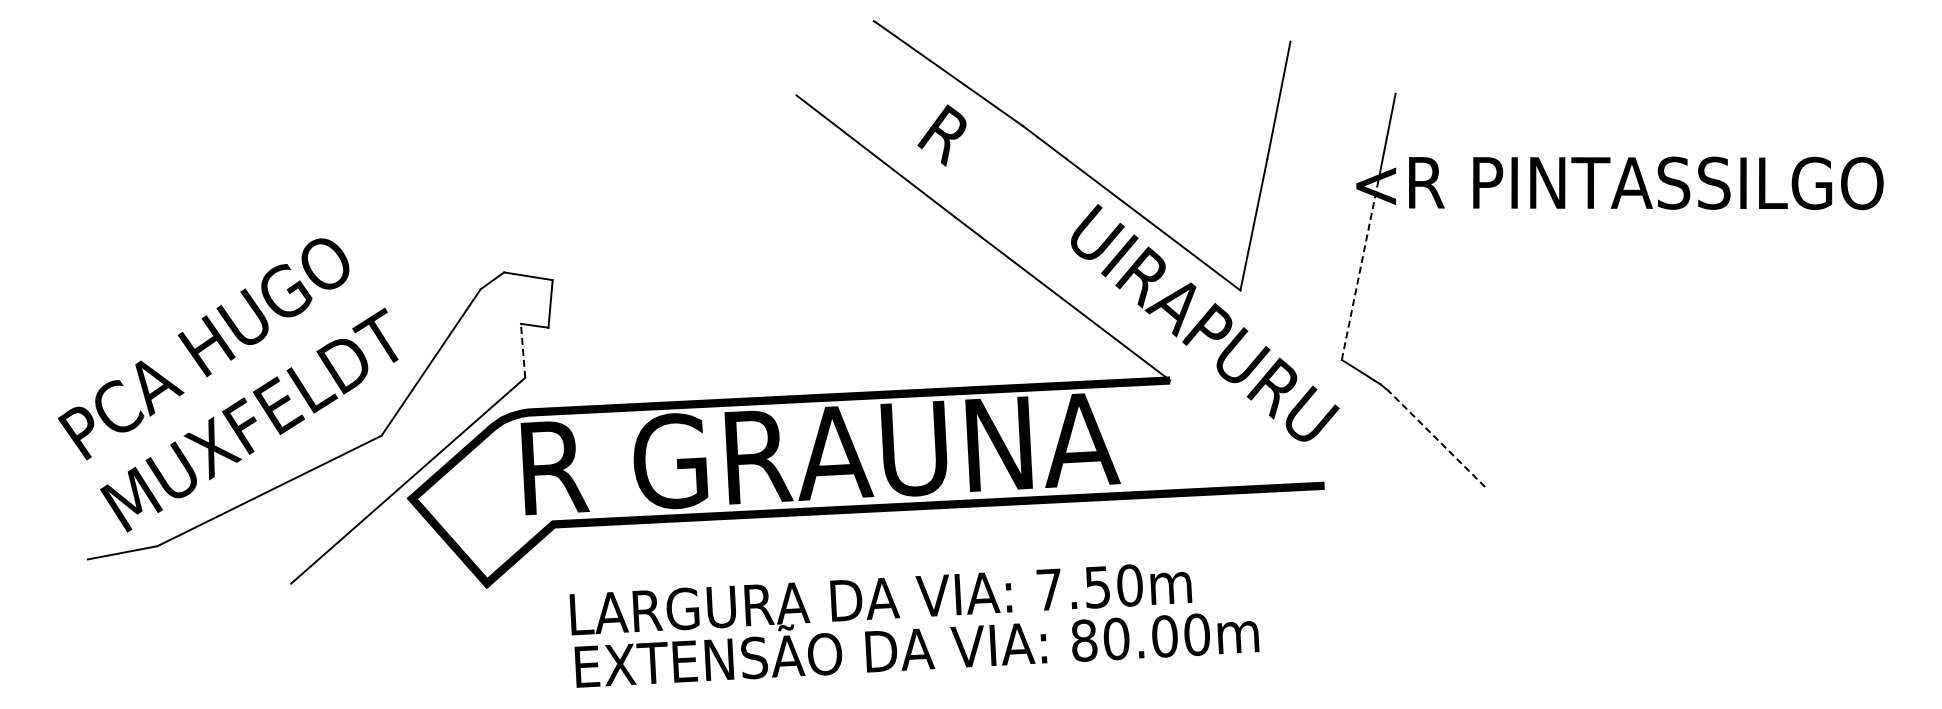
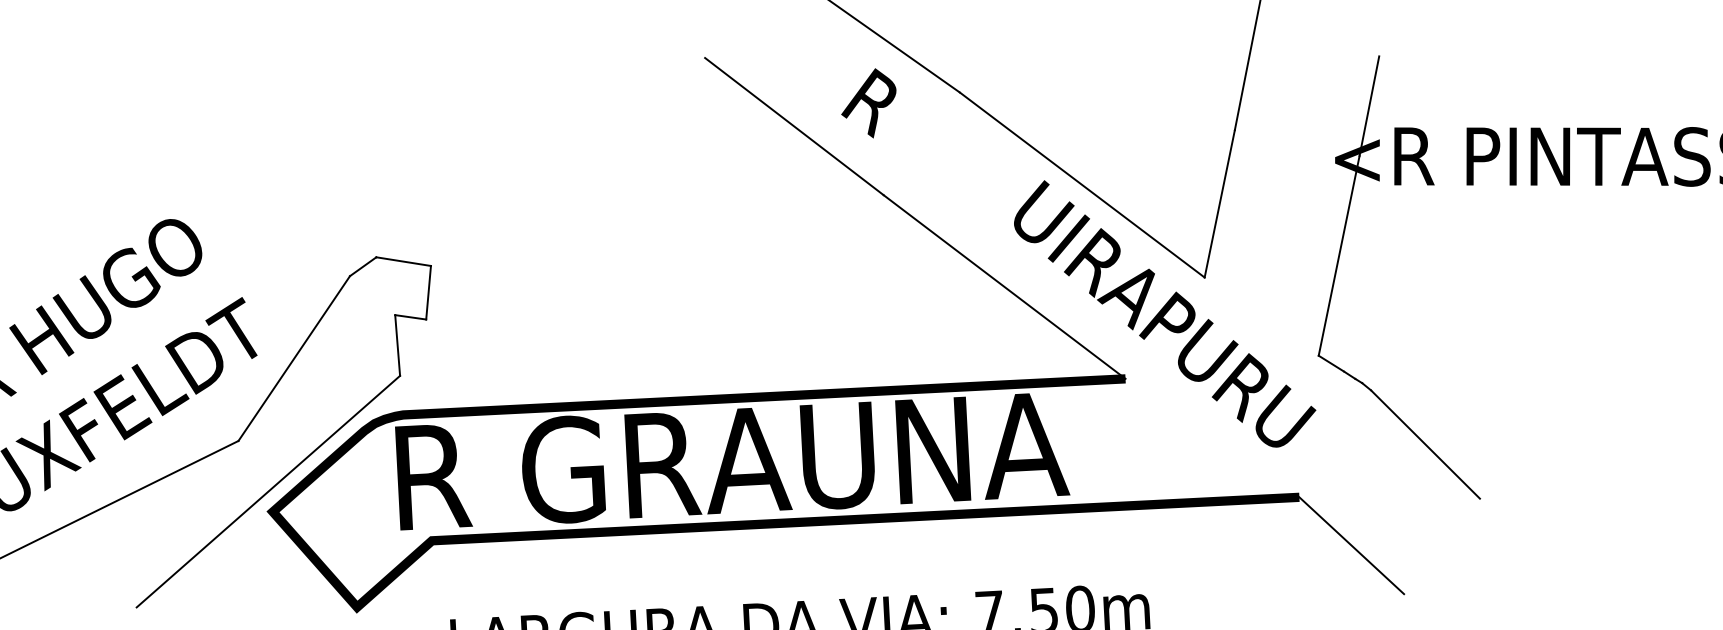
line: (1359, 271) -> (1338, 256), dashed -> solid
line: (523, 350) -> (398, 345), dashed -> solid
line: (1436, 438) -> (1425, 444), dashed -> solid
line: (1370, 528) -> (1350, 545), added

